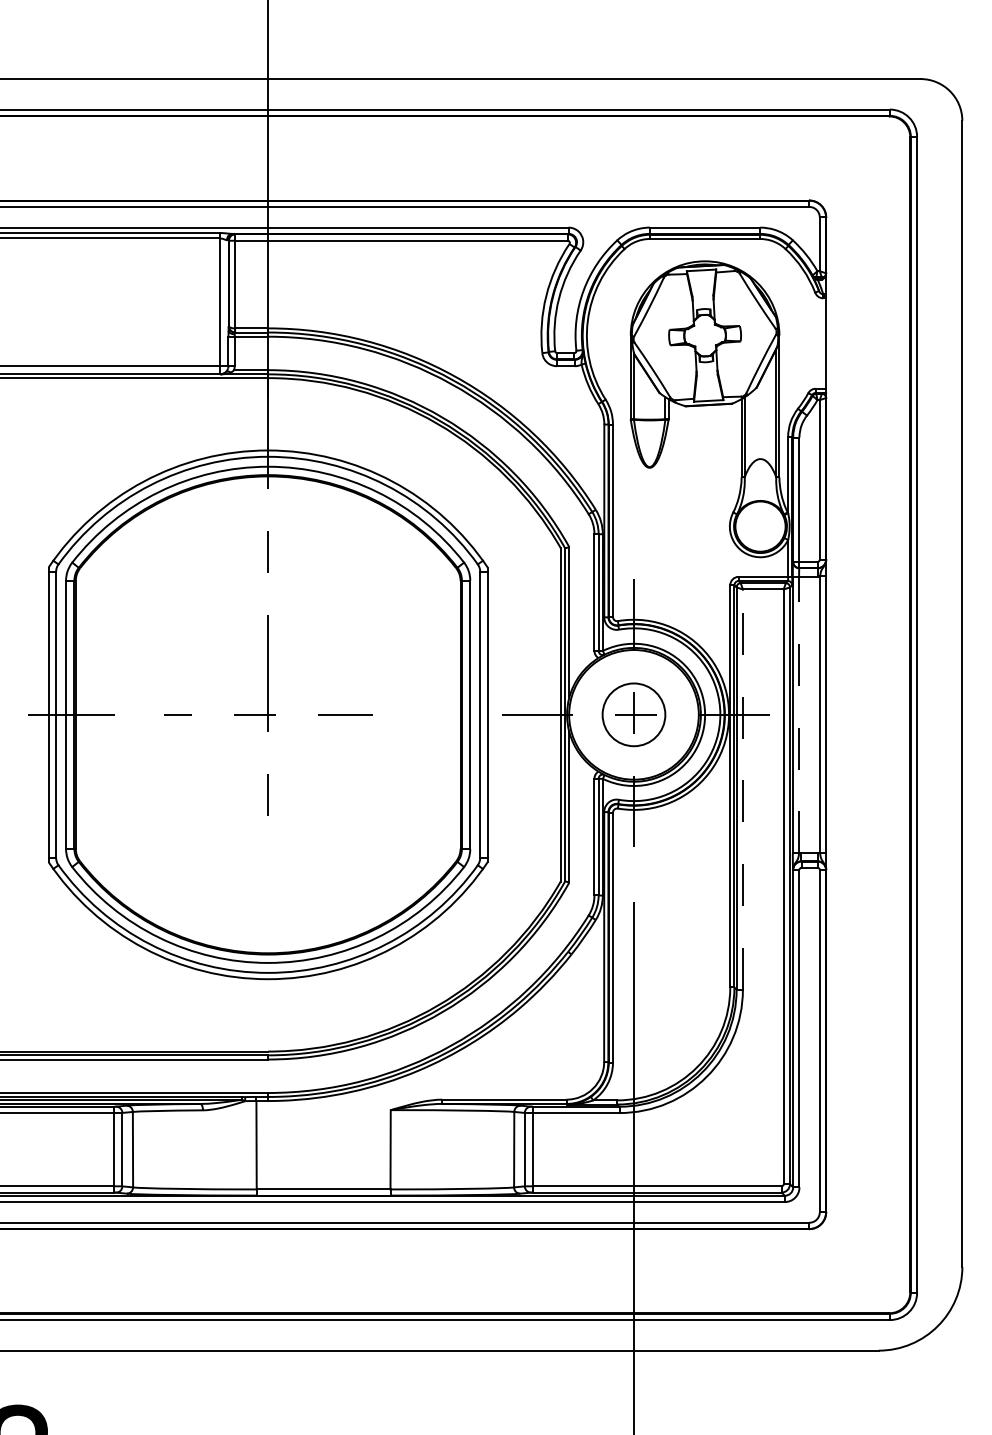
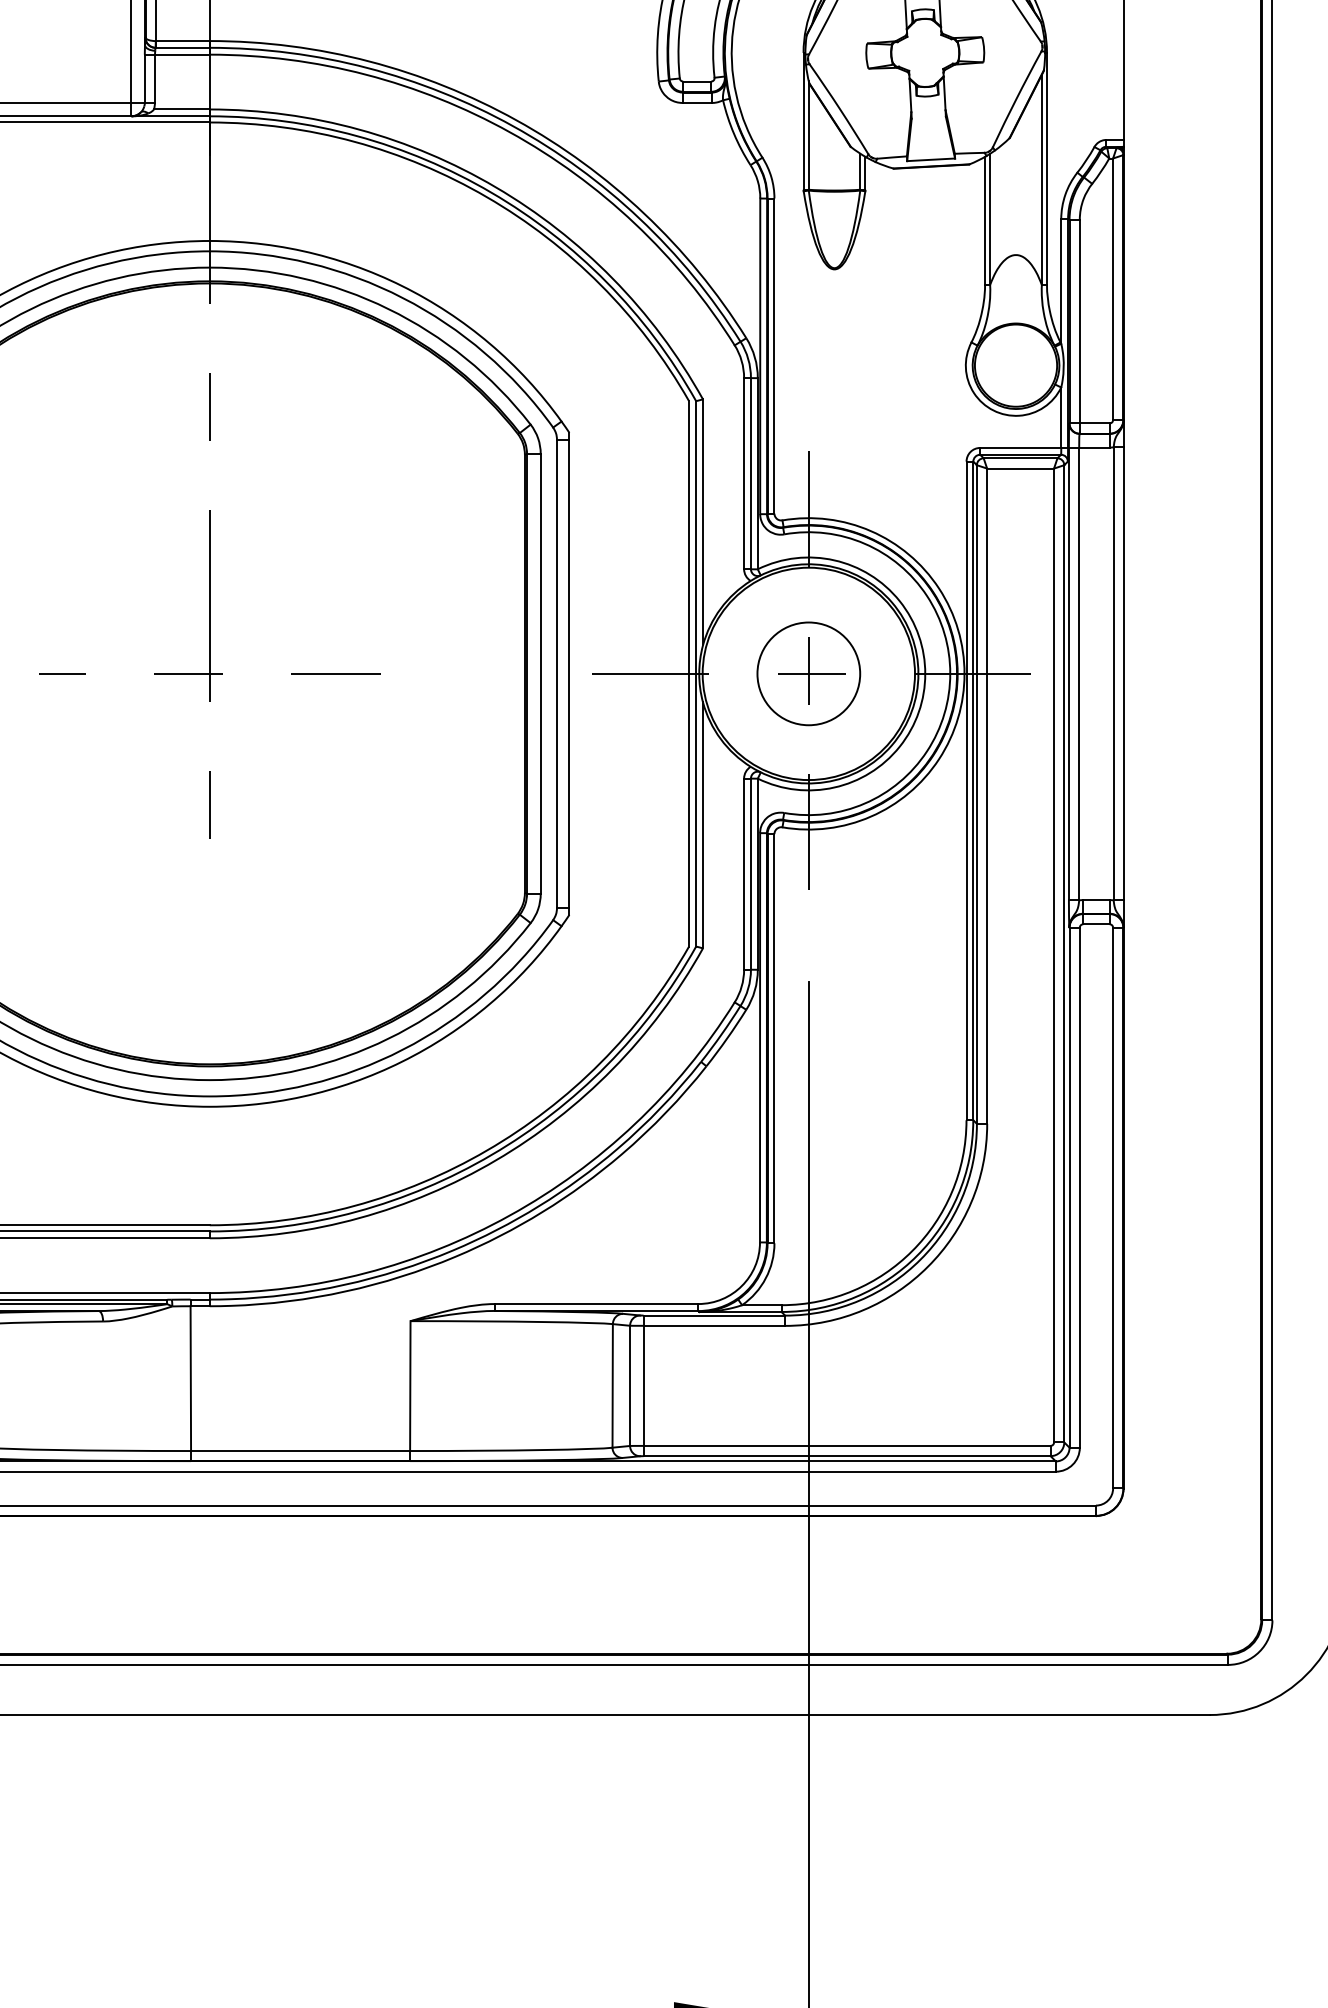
line: (799, 714) -> (1079, 673), dashed -> solid
line: (742, 789) -> (986, 796), dashed -> solid

